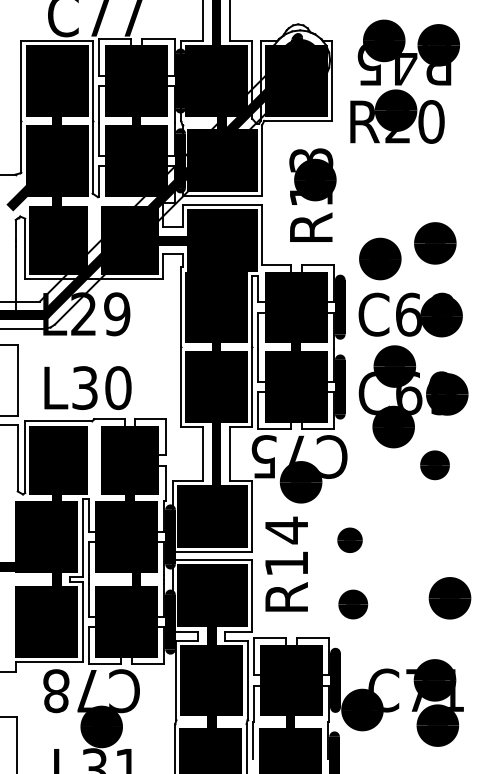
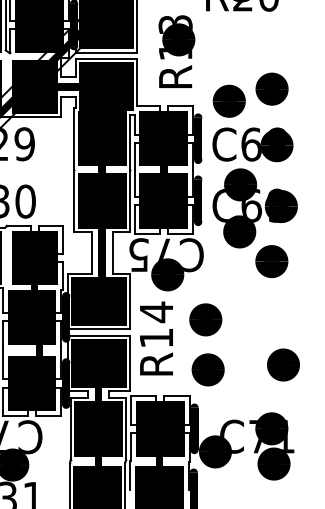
part: (434, 465) -> (271, 261), size x1.43
part: (349, 540) -> (205, 320), size x1.67
part: (353, 604) -> (208, 369), size x1.43

